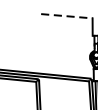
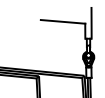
line: (67, 15) -> (63, 21), dashed -> solid

